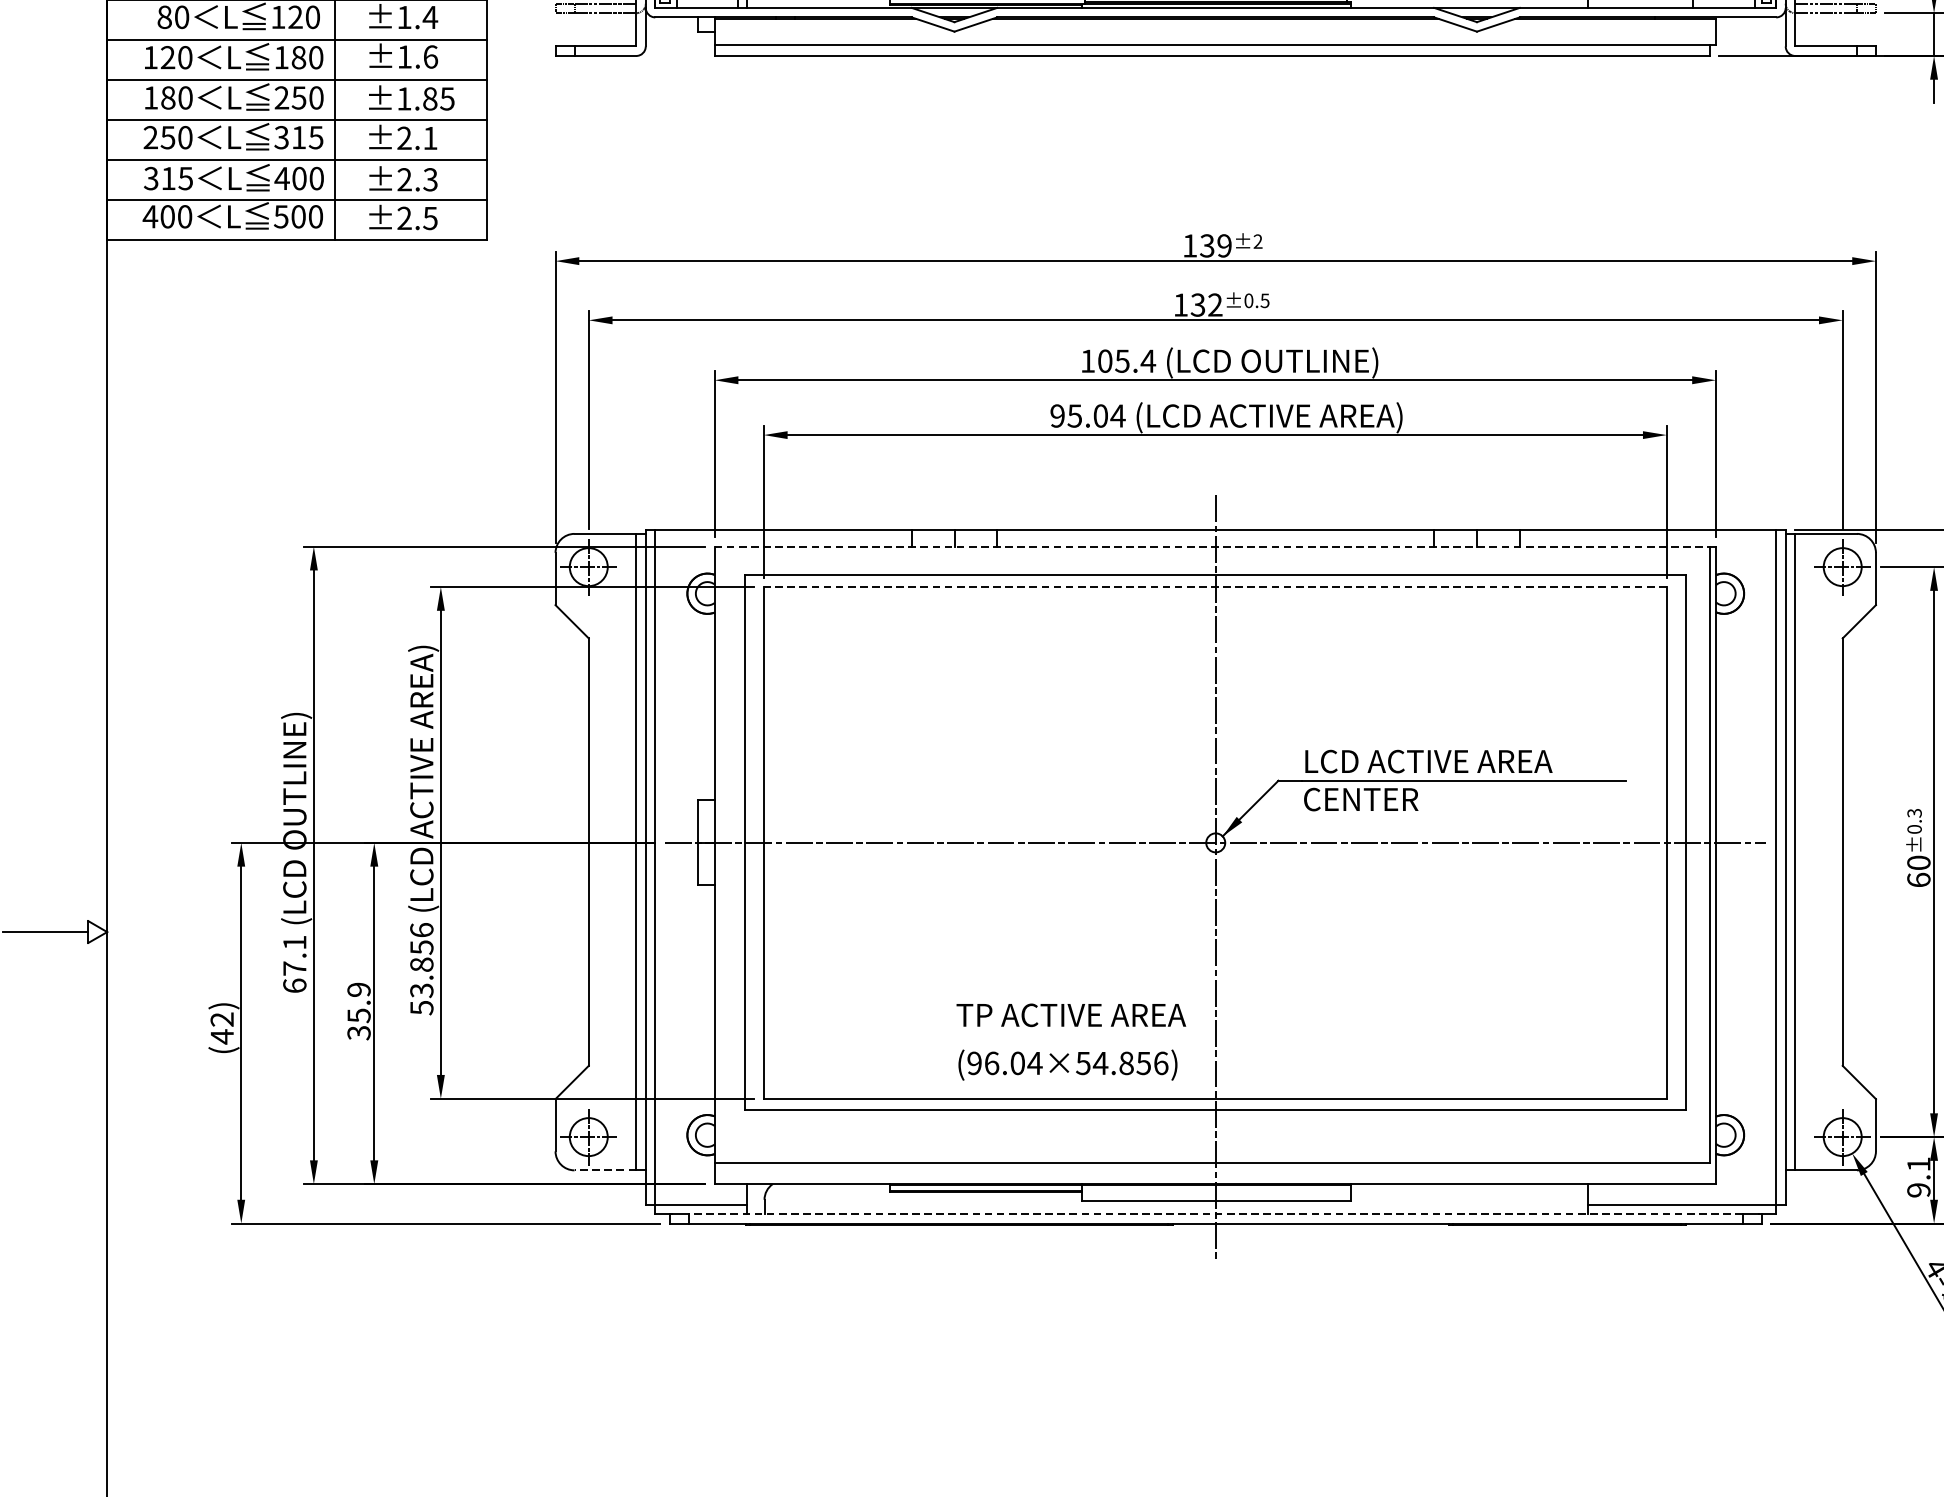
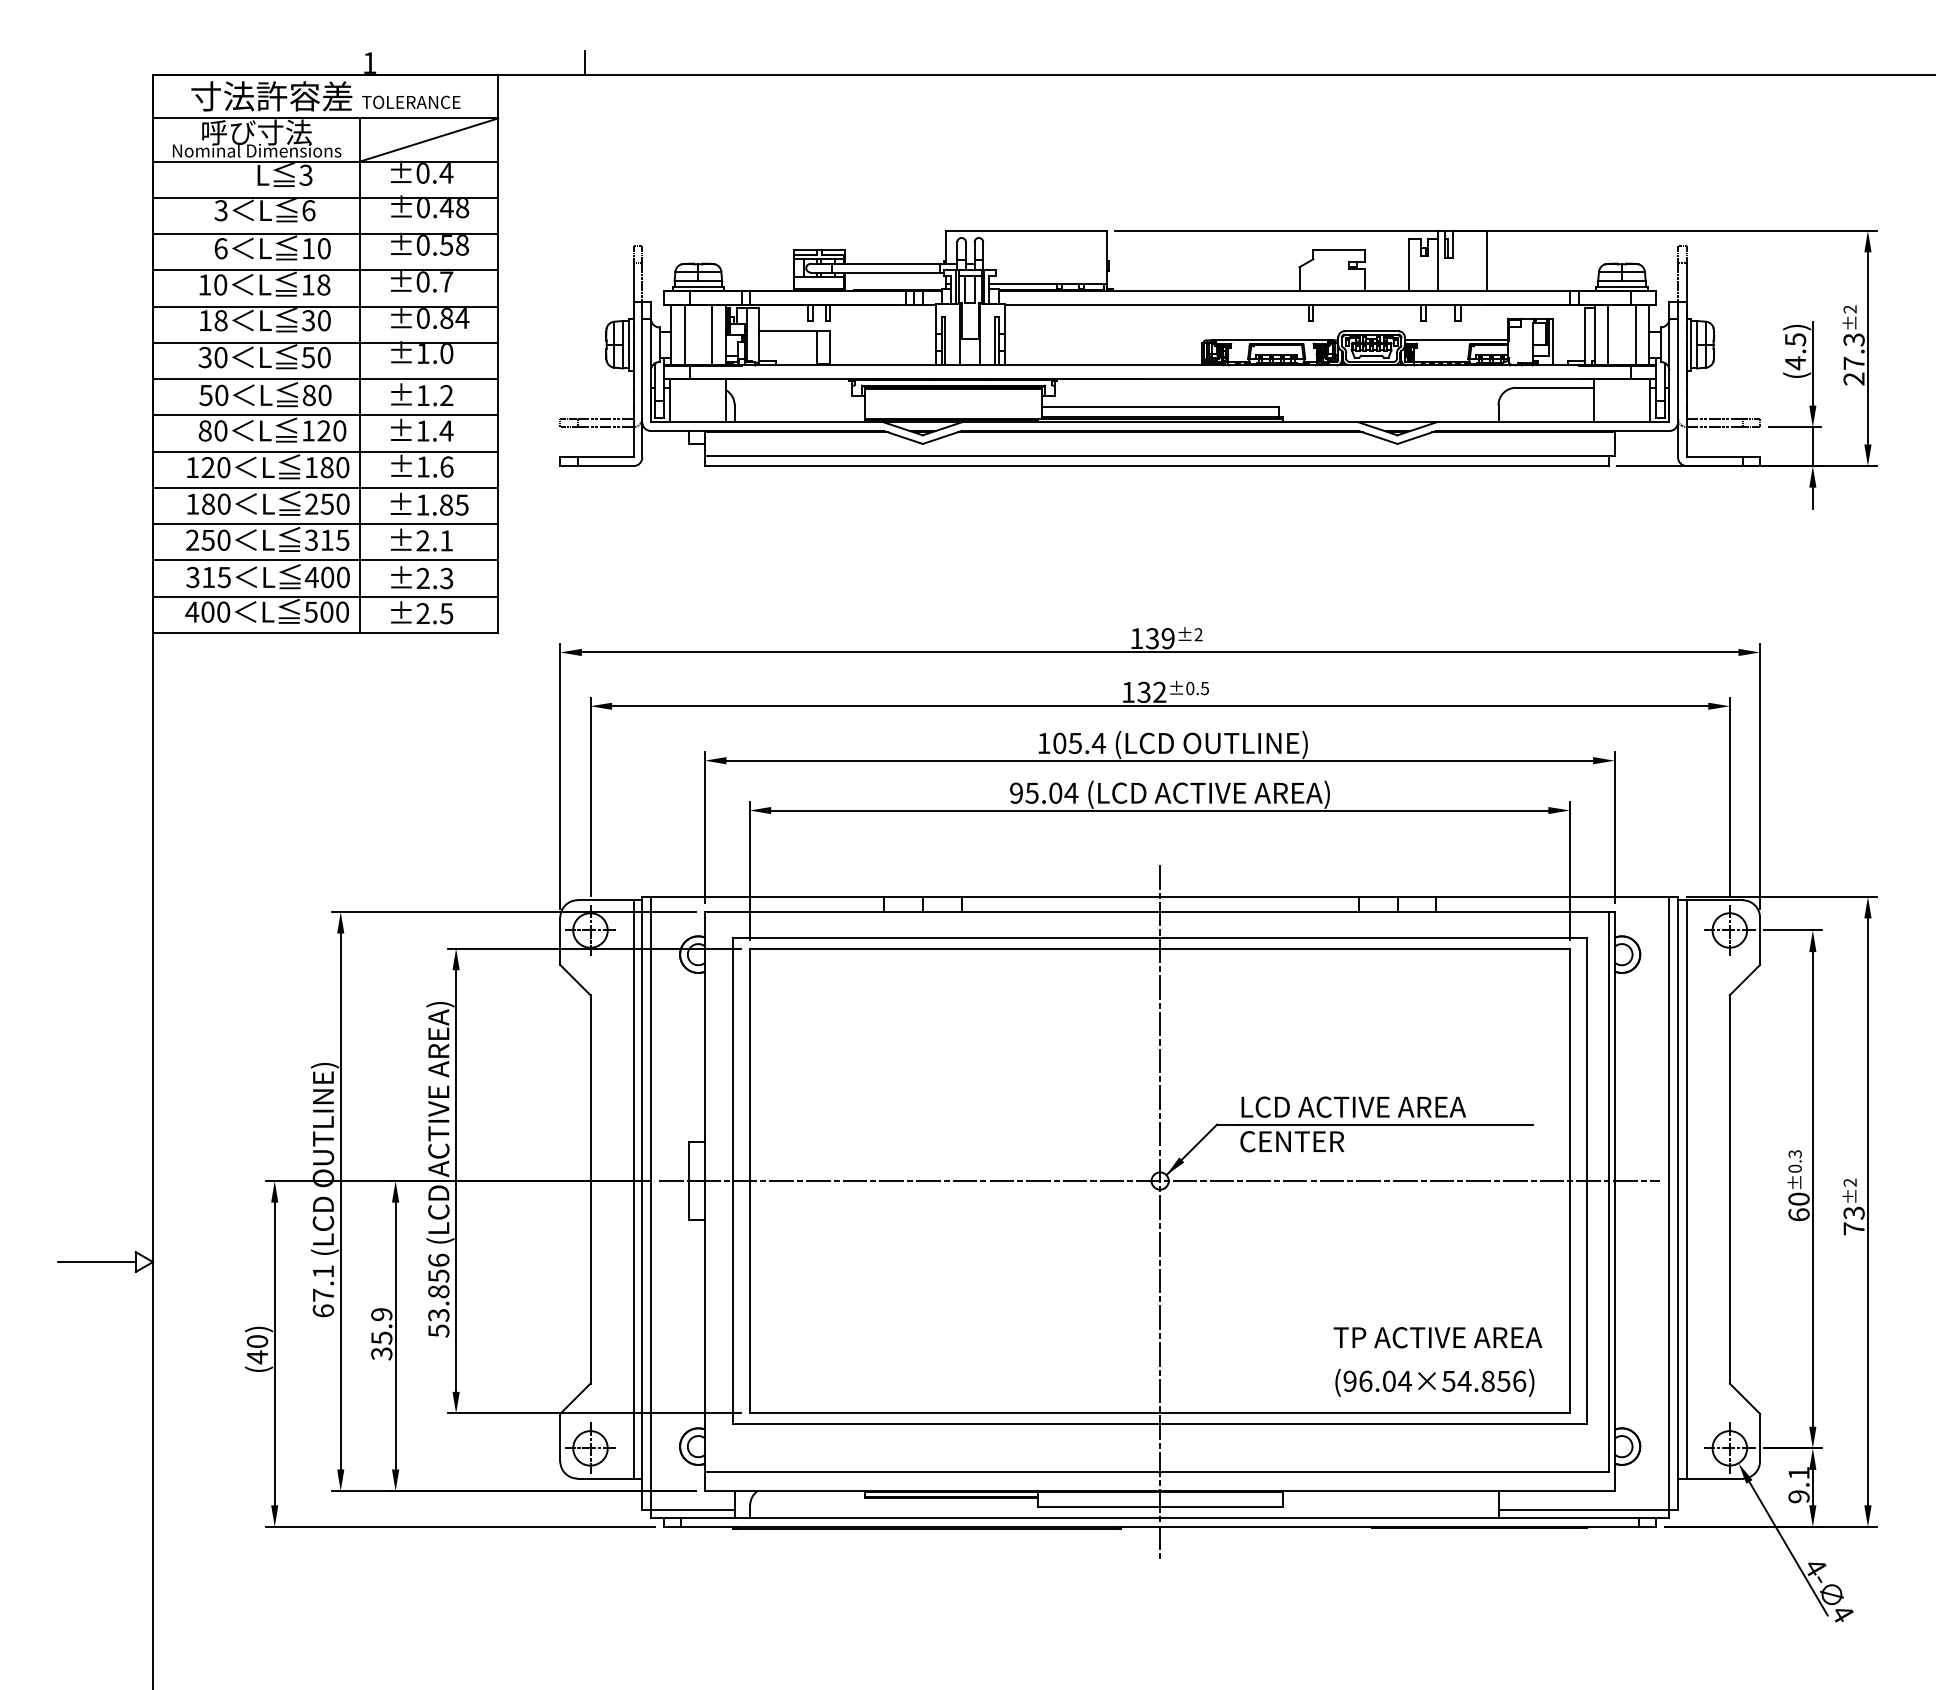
line: (1211, 546) -> (1156, 911), dashed -> solid
line: (1215, 586) -> (1159, 948), dashed -> solid
text: (222, 1019) -> (257, 1341), (42) -> (40)
text: (1070, 1041) -> (1437, 1361), moved
line: (605, 1170) -> (605, 1478), dashed -> solid
line: (1215, 1214) -> (1159, 1518), dashed -> solid

